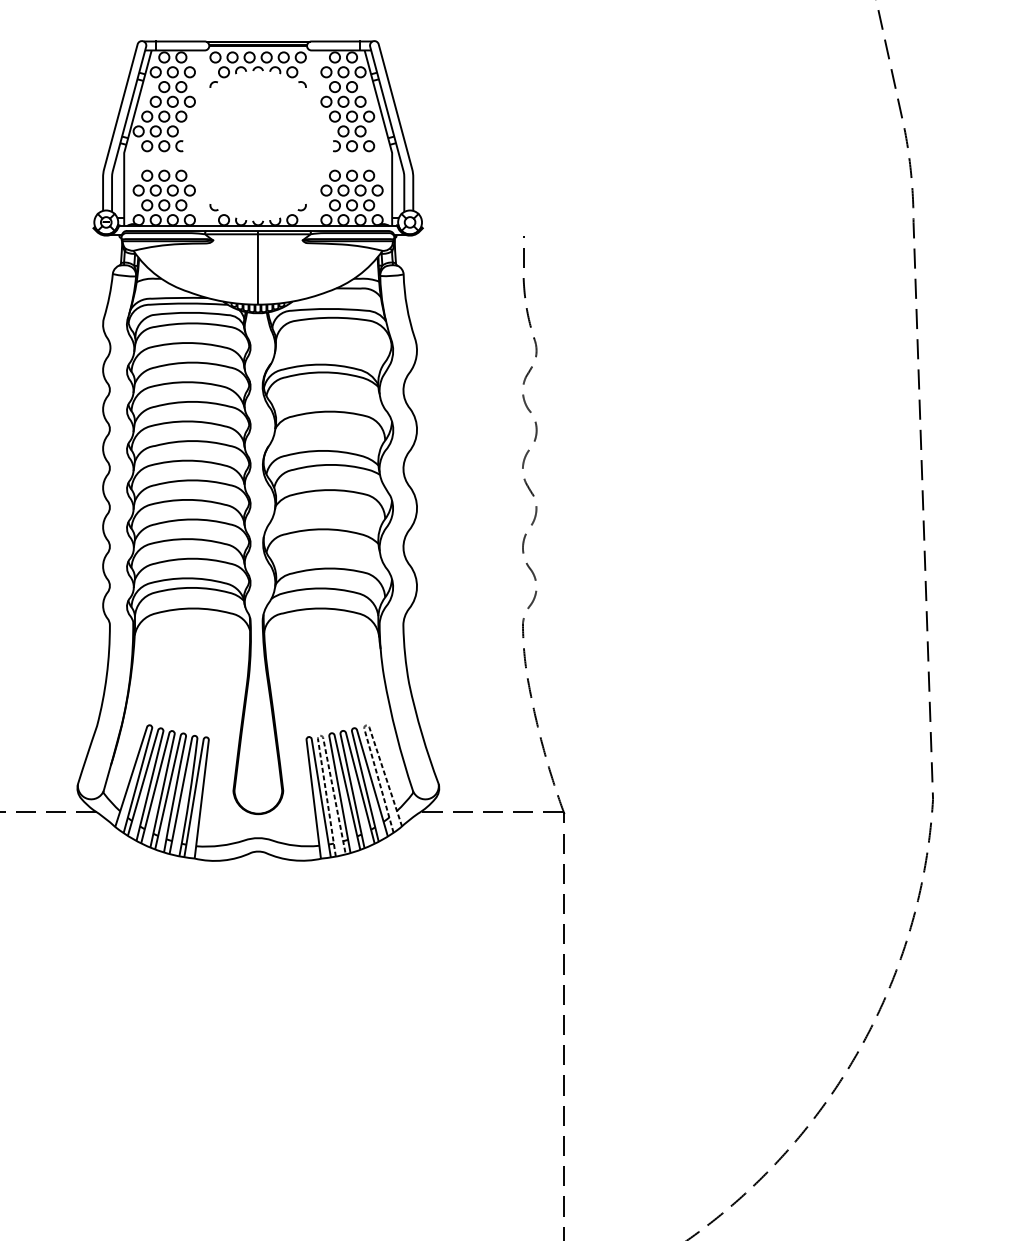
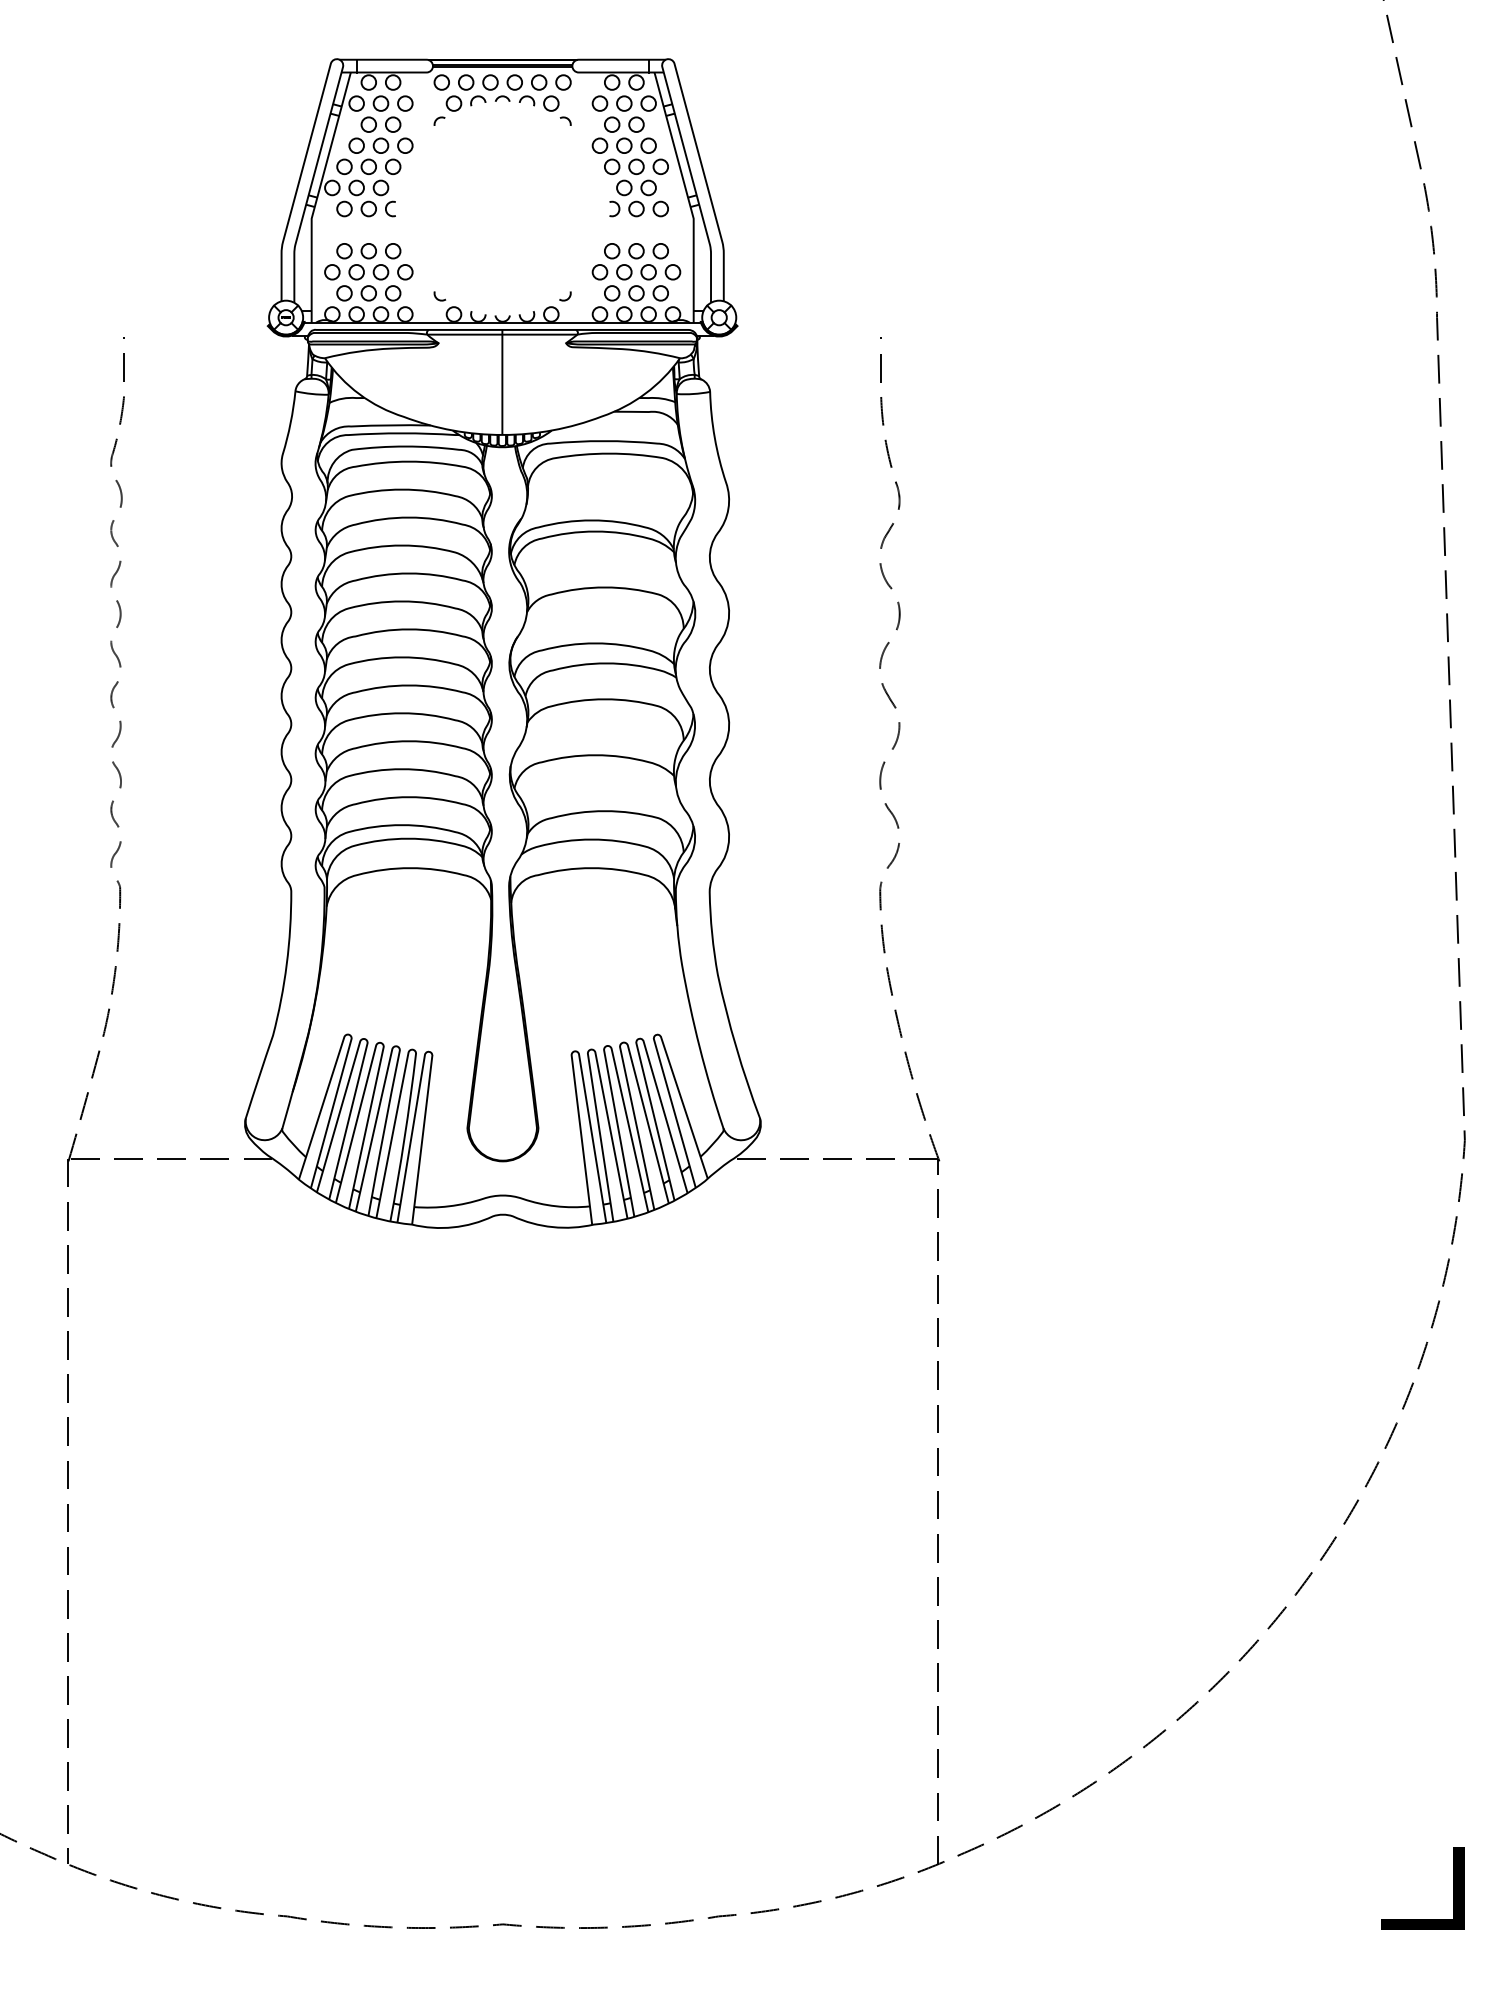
line: (365, 725) -> (655, 1035), dashed -> solid
line: (319, 735) -> (590, 1049), dashed -> solid

